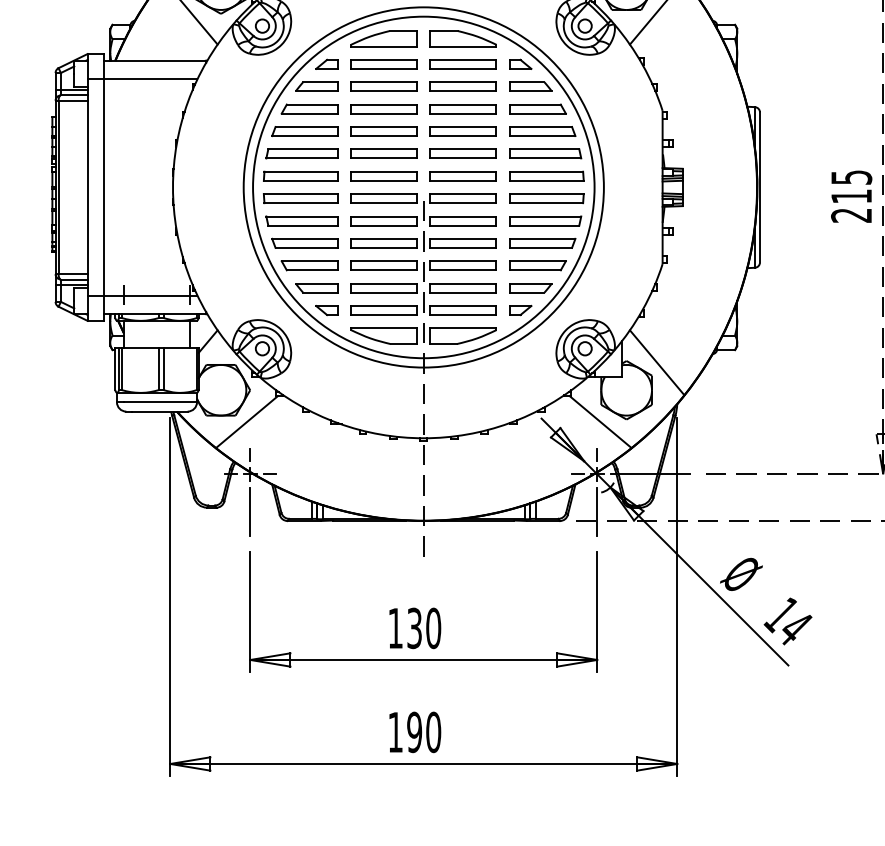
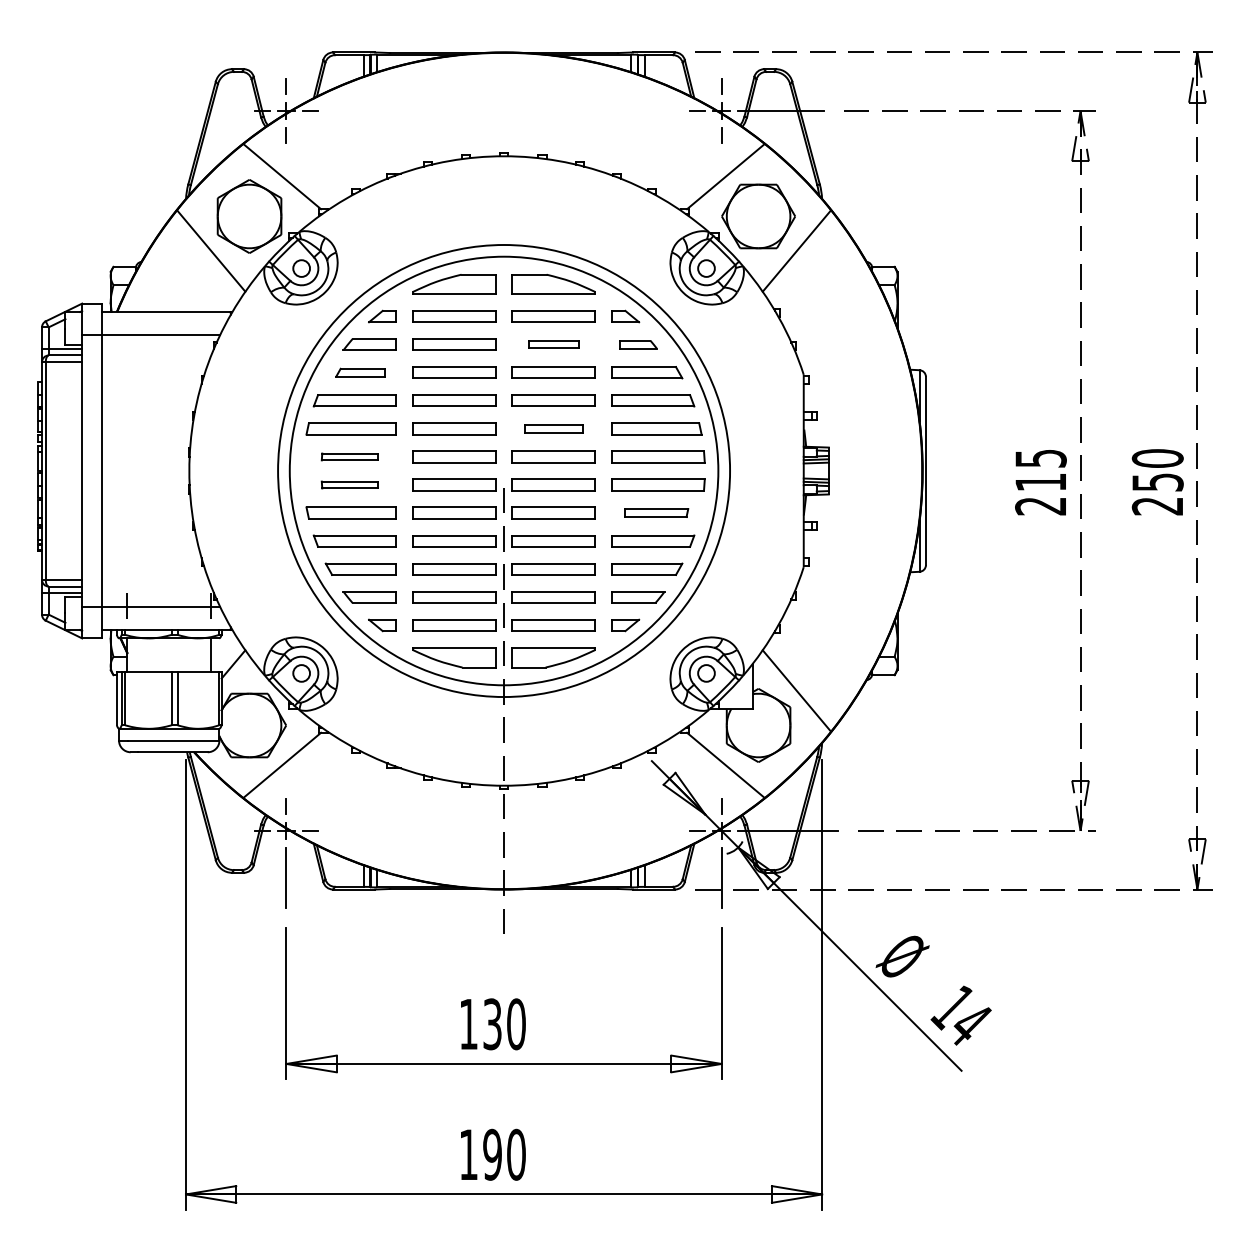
part: (463, 86) -> (553, 344), size x0.6
part: (530, 86) -> (638, 344), size x0.7
part: (309, 108) -> (360, 372), size x0.7
part: (463, 153) -> (553, 428), size x0.7
part: (300, 175) -> (349, 456), size x0.6
part: (300, 198) -> (349, 484), size x0.6
part: (545, 220) -> (656, 512), size x0.7

